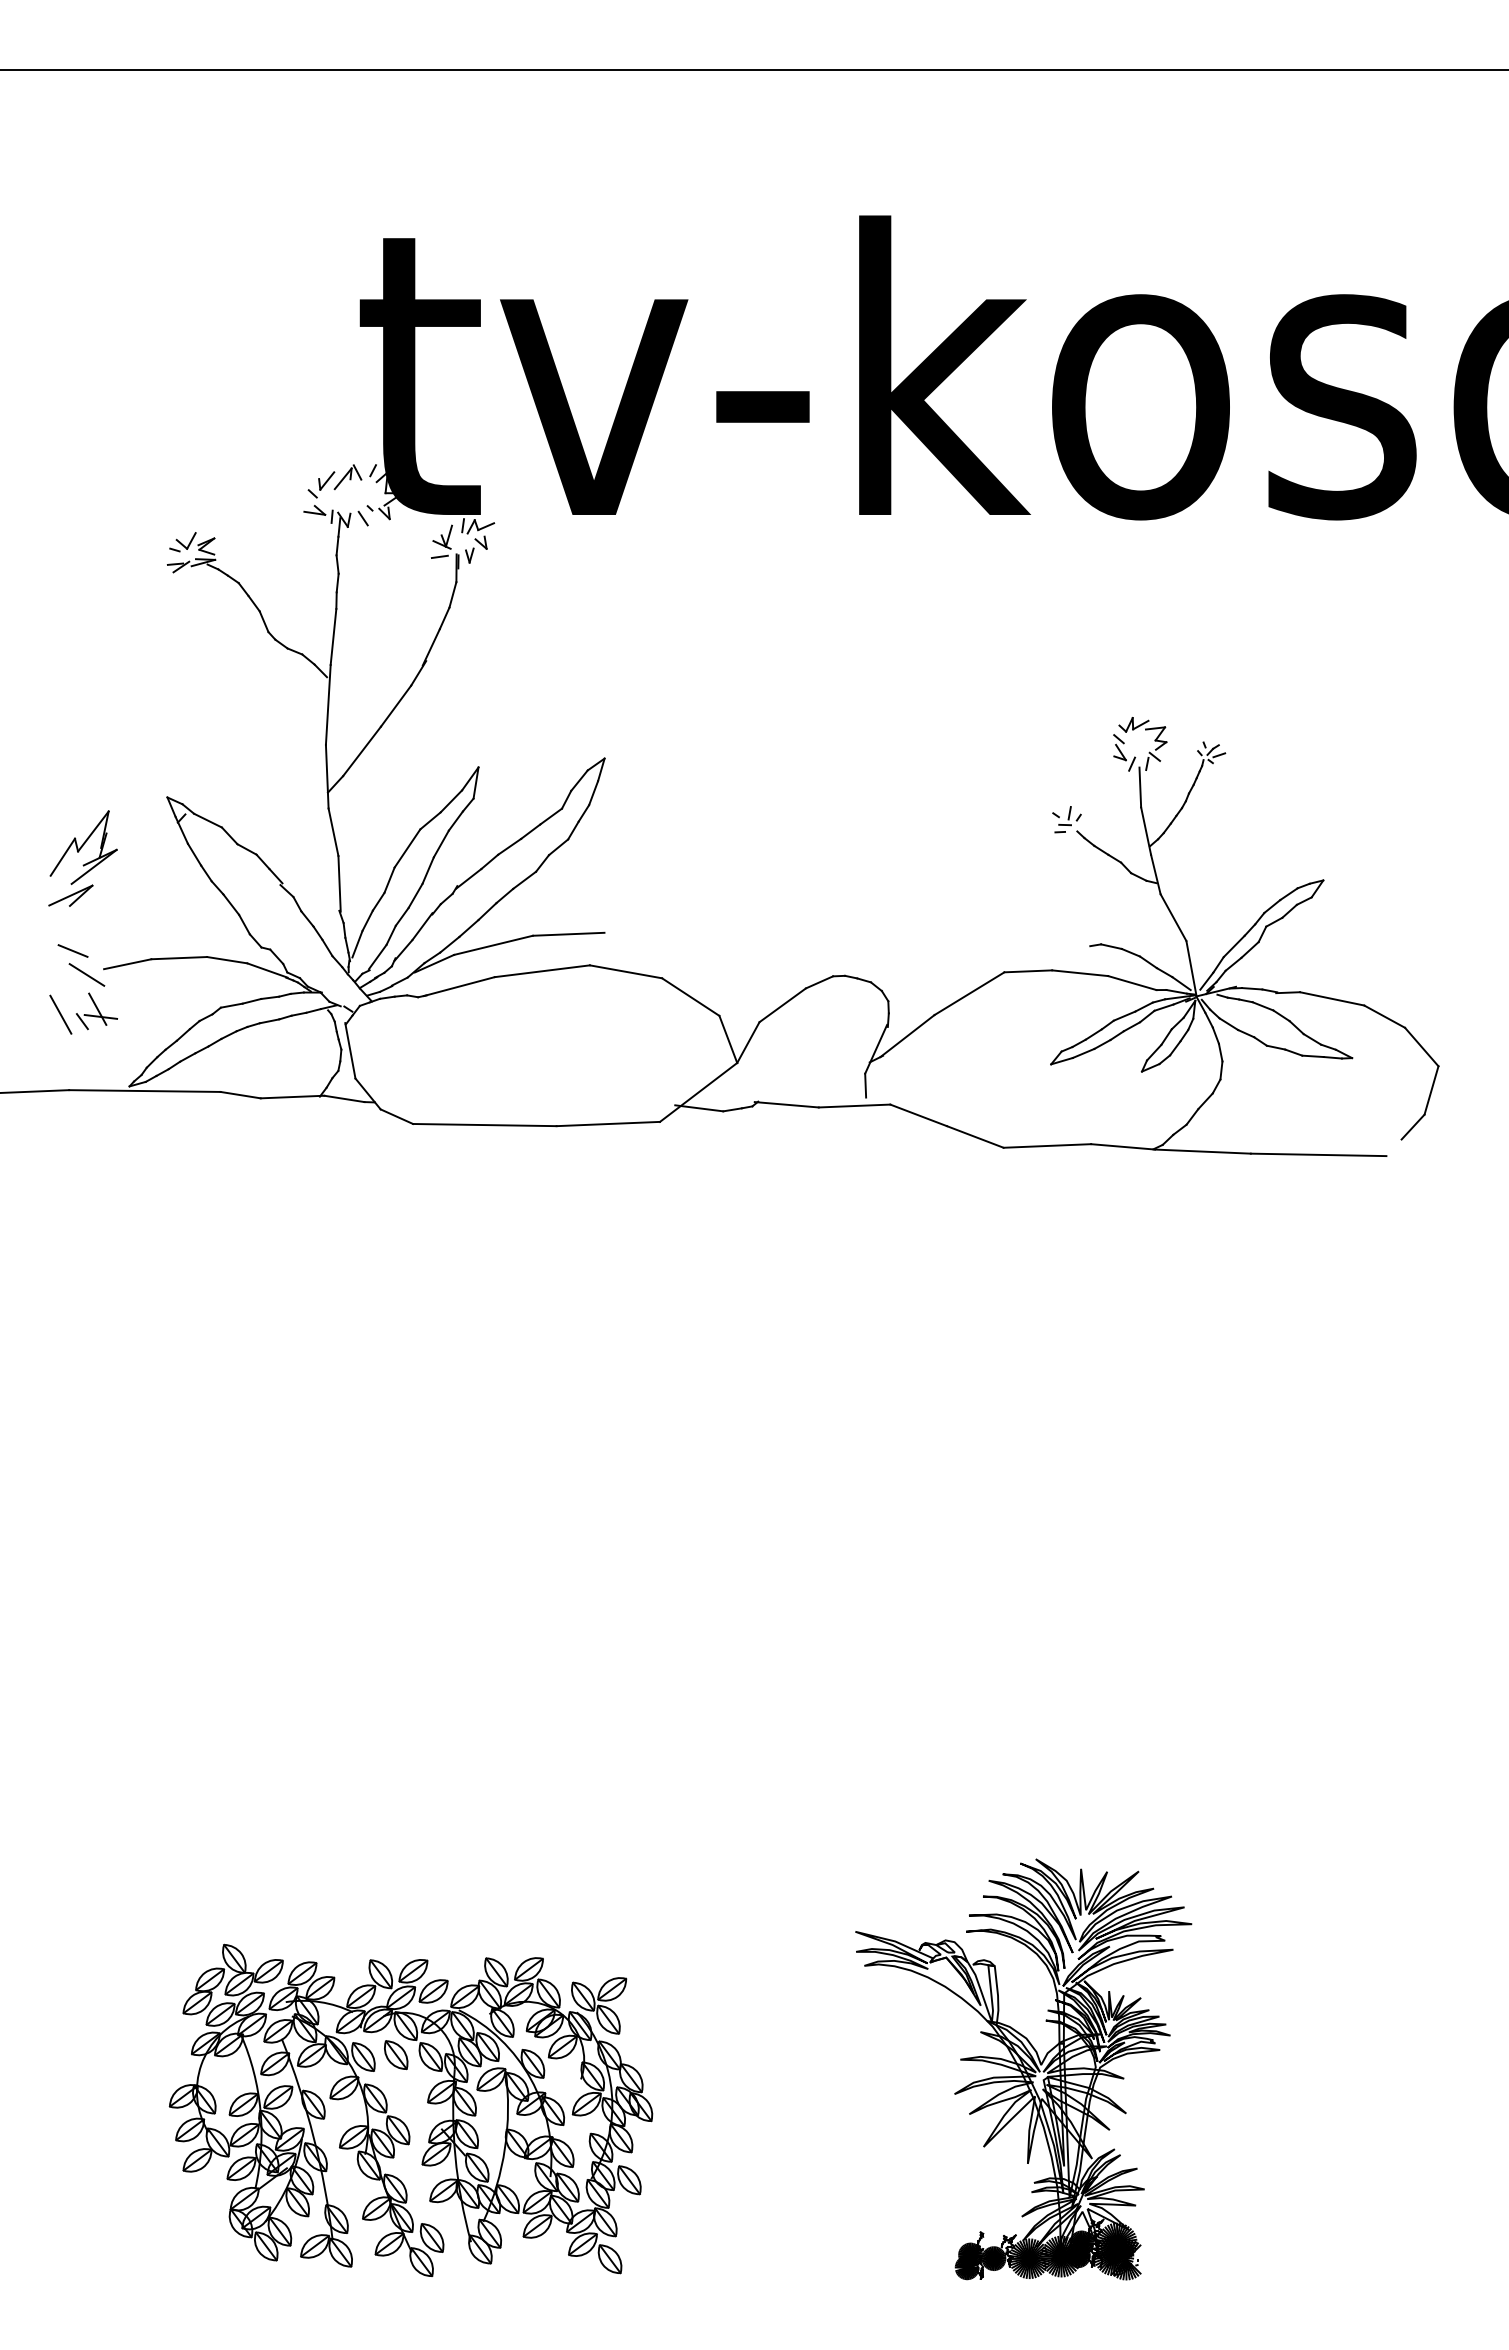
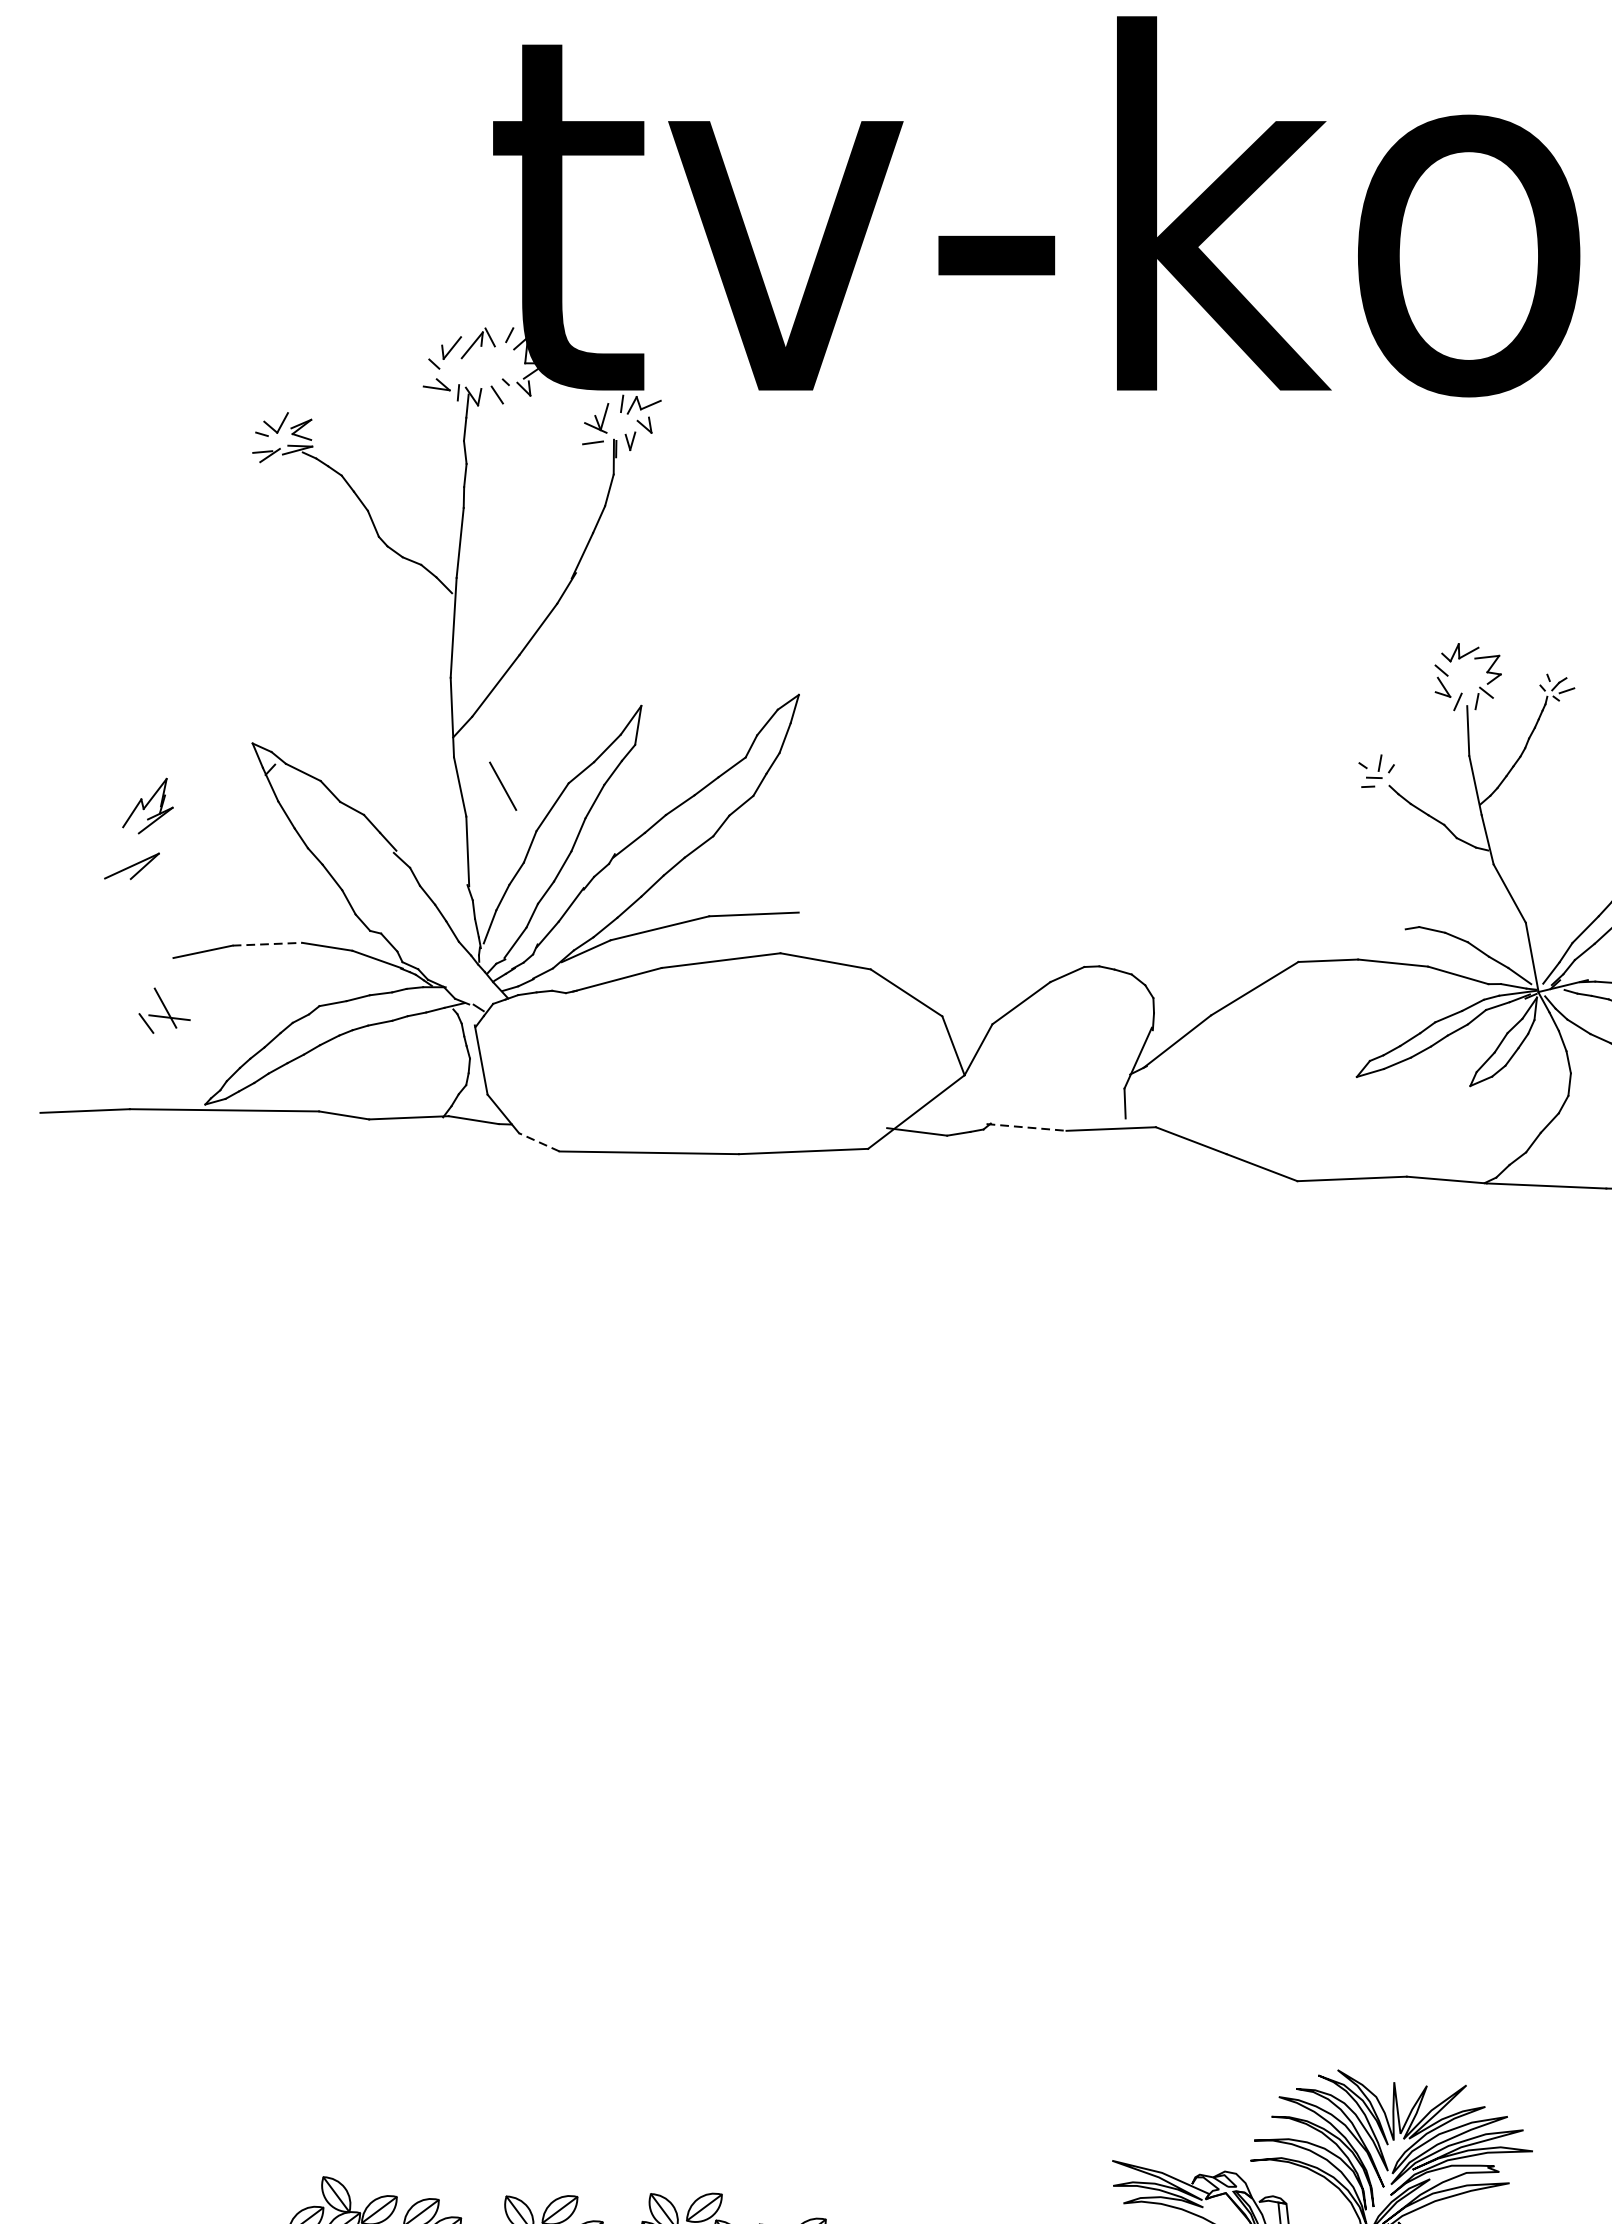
part: (83, 847) -> (147, 805), size x0.6
line: (72, 950) -> (134, 934), removed
line: (179, 958) -> (267, 944), solid -> dashed
line: (86, 974) -> (151, 964), removed
line: (60, 1014) -> (502, 786), moved
line: (787, 1104) -> (1027, 1127), solid -> dashed
line: (396, 1116) -> (538, 1142), solid -> dashed

